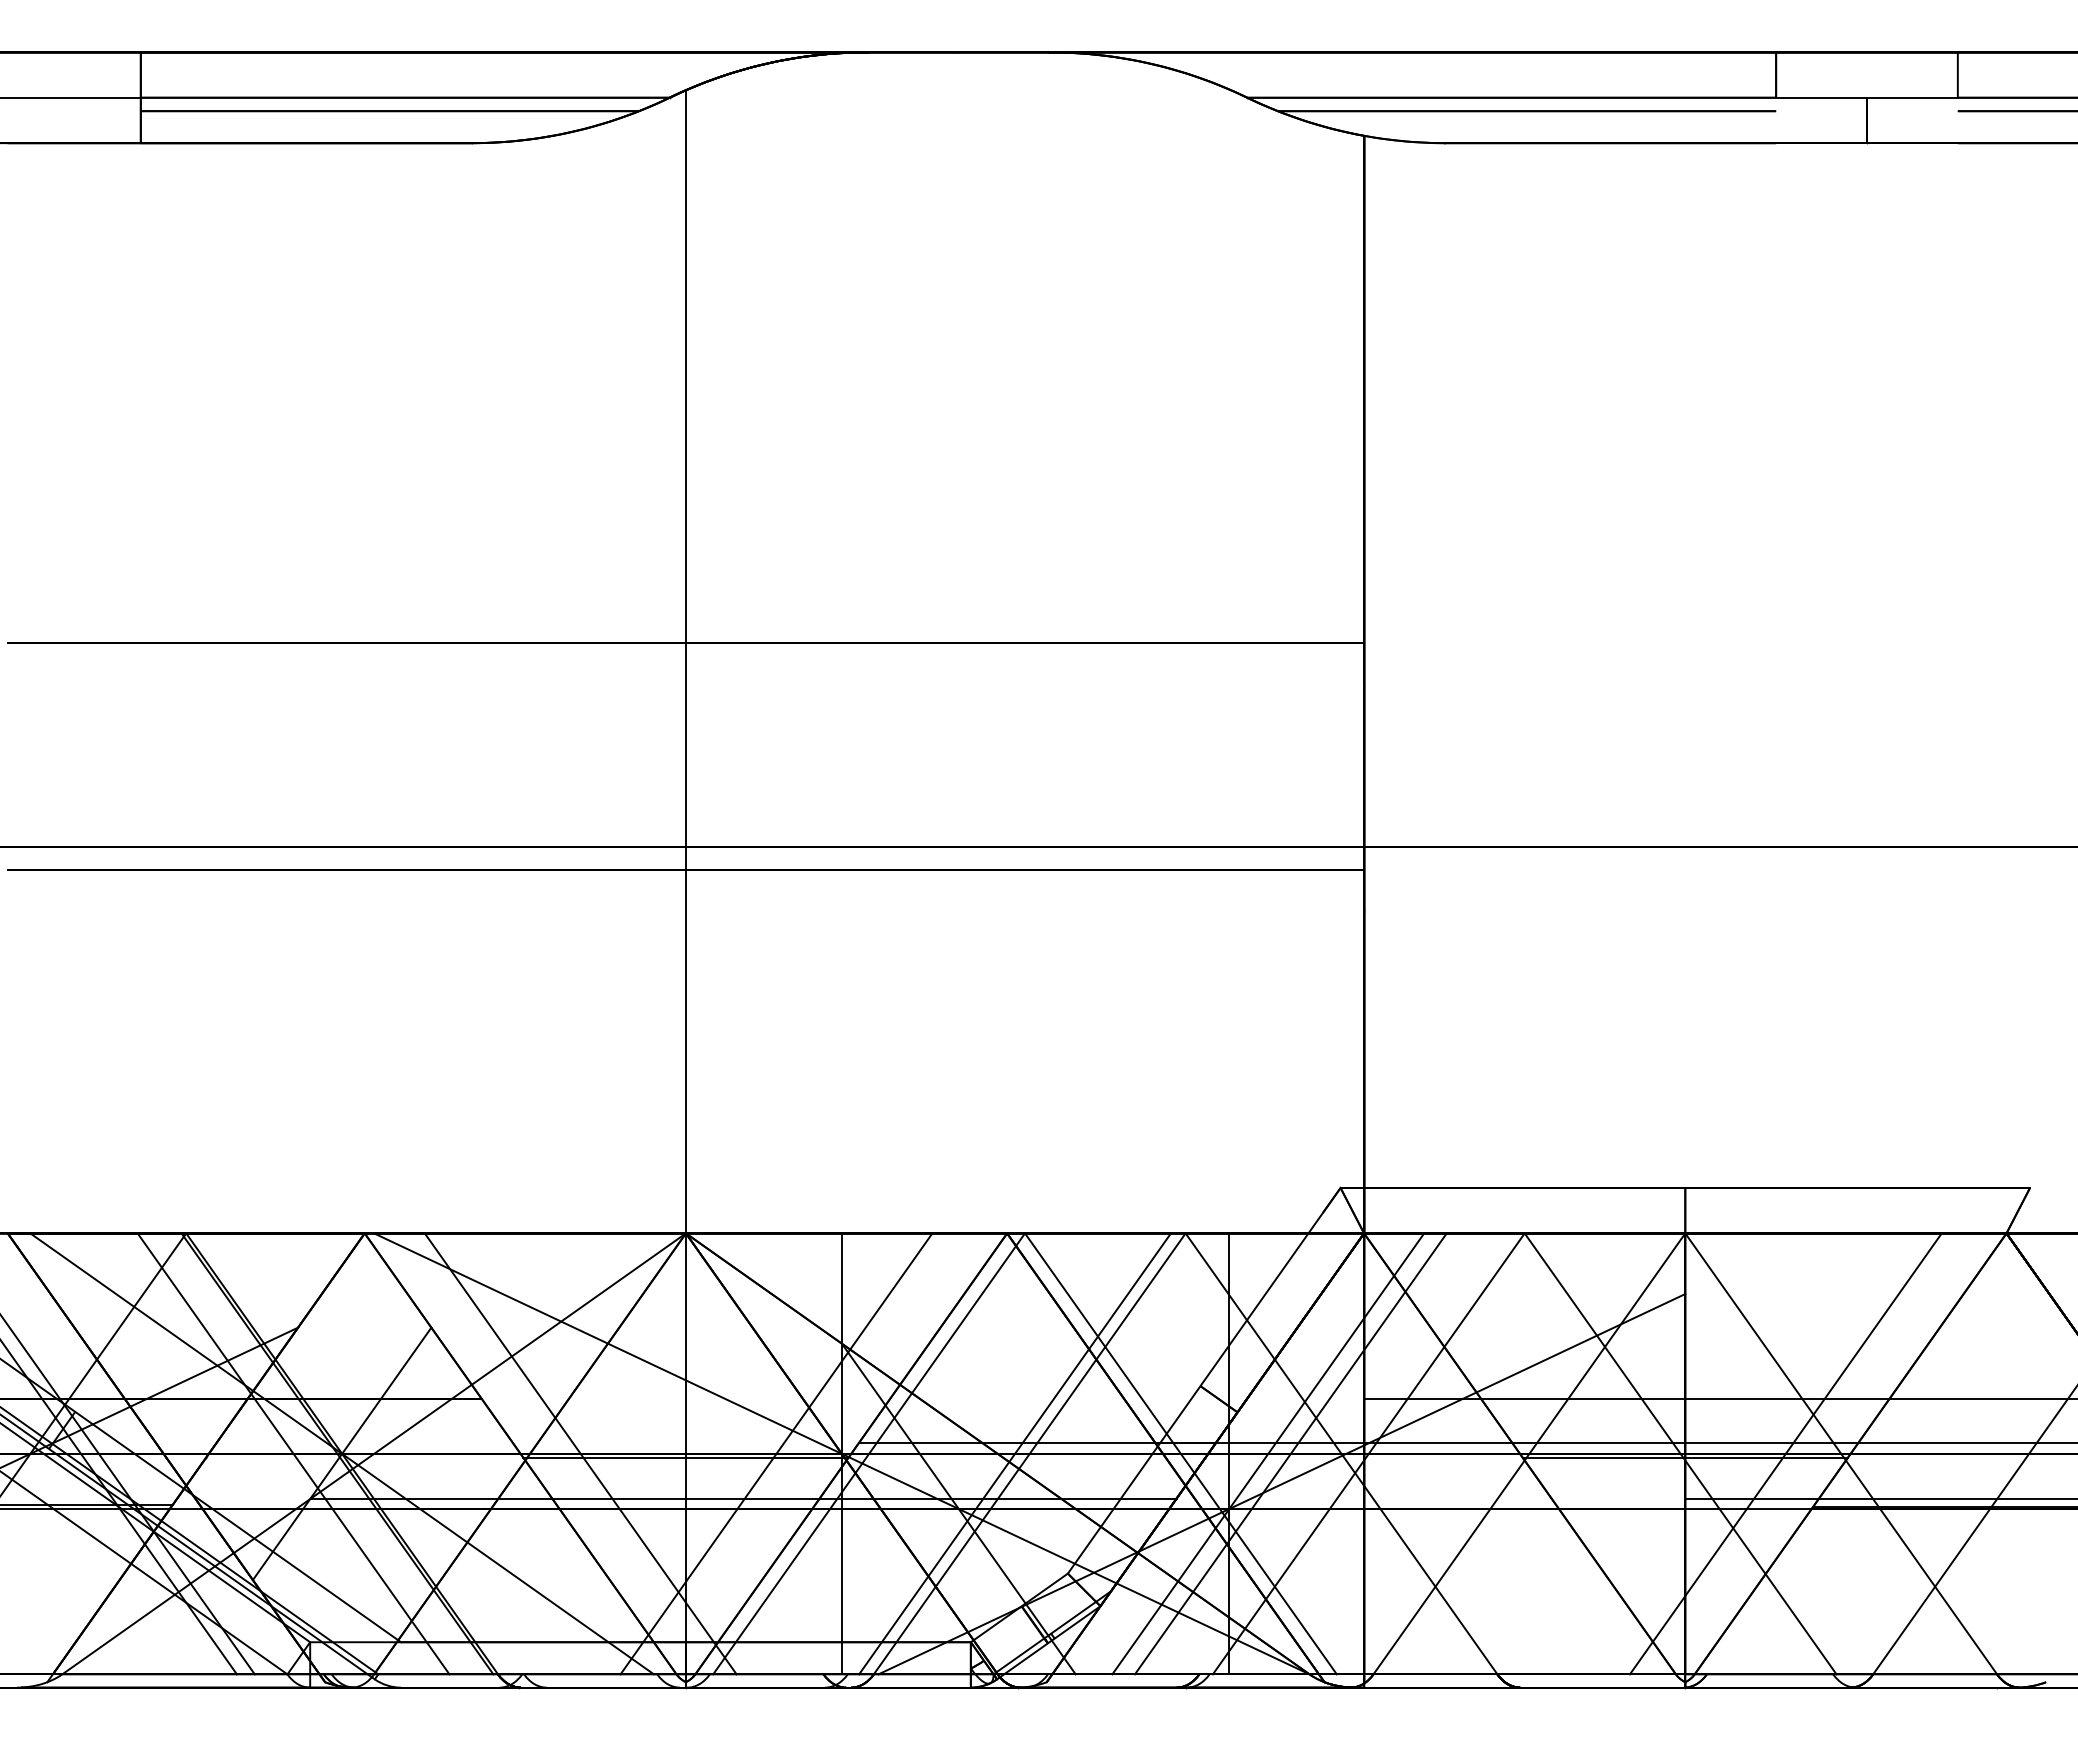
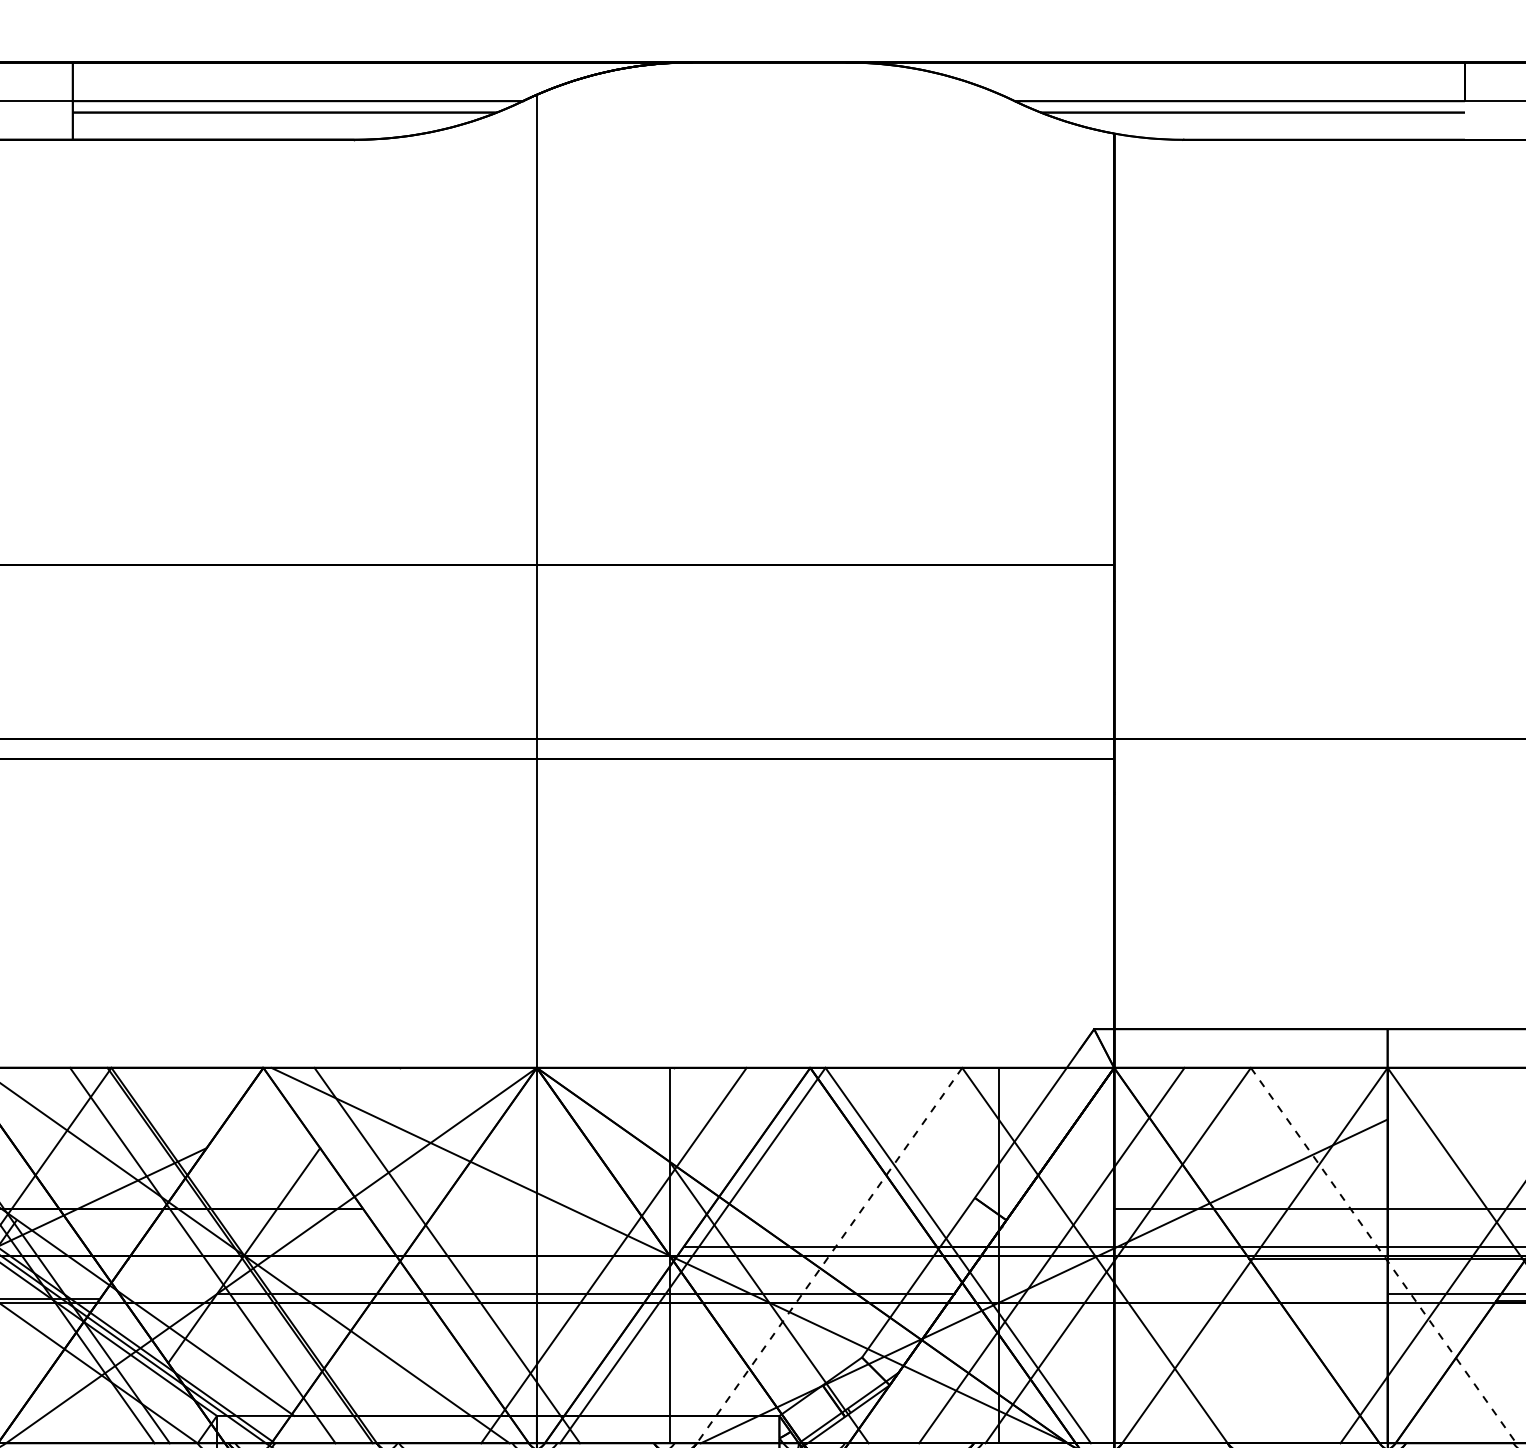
line: (1014, 1453) -> (816, 1255), removed
line: (1268, 1453) -> (1032, 1255), removed
line: (1029, 1454) -> (829, 1256), solid -> dashed
line: (1680, 1454) -> (1383, 1256), solid -> dashed
line: (685, 1457) -> (536, 1258), removed

